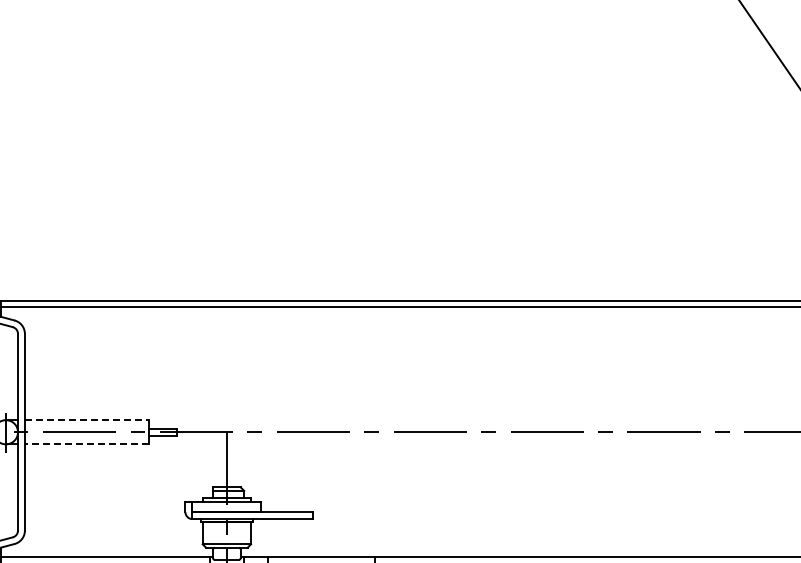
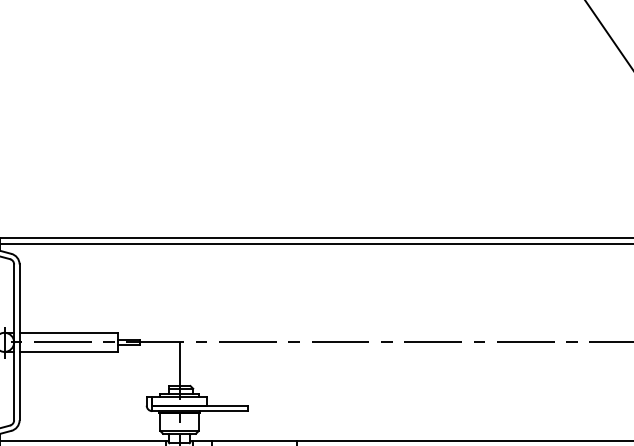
line: (87, 420) -> (69, 333), dashed -> solid
line: (86, 444) -> (68, 352), dashed -> solid

